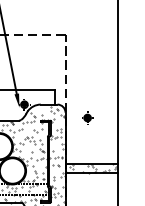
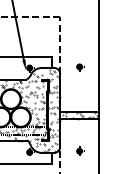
part: (88, 118) -> (80, 67), moved

